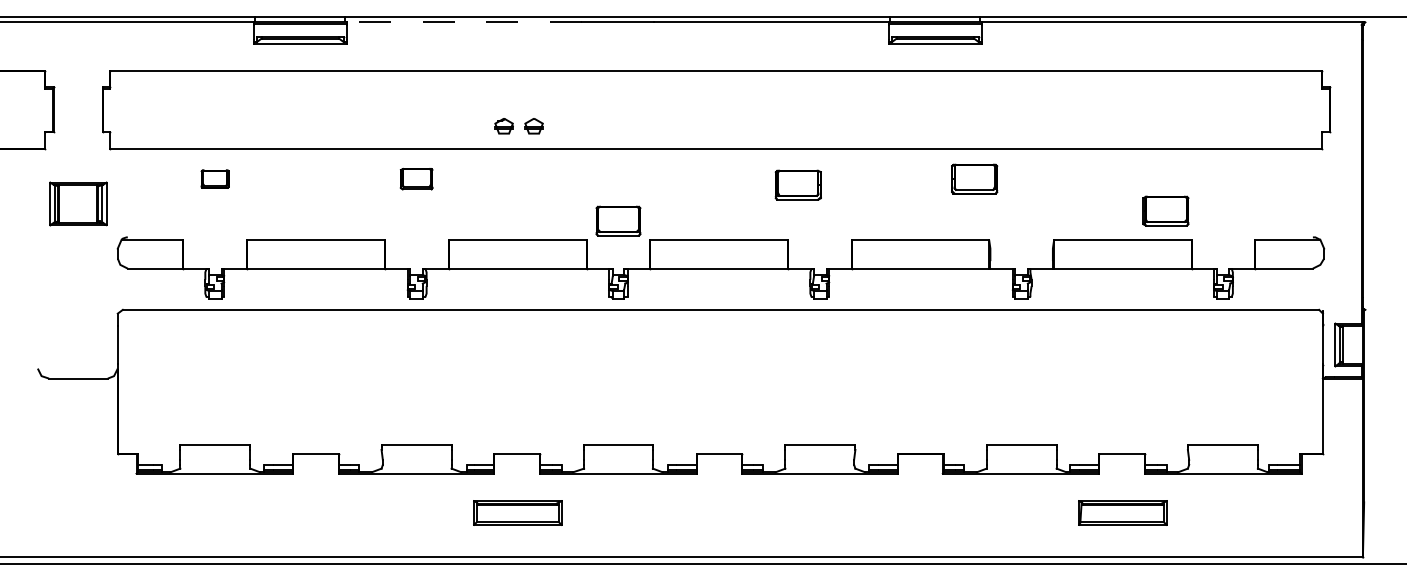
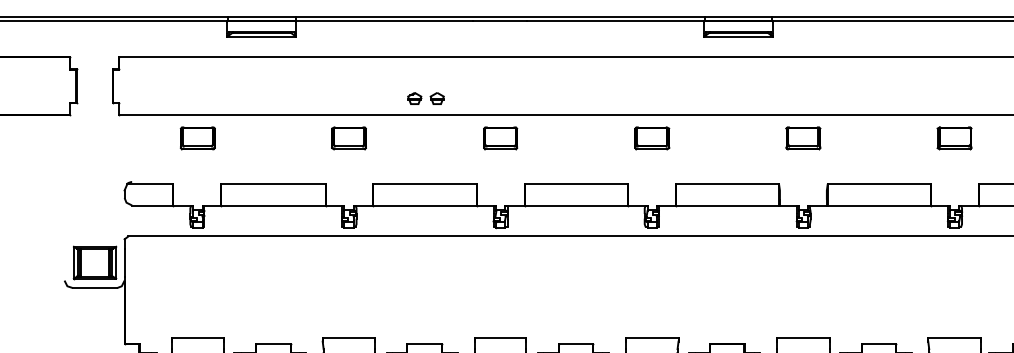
line: (464, 22) -> (384, 20), dashed -> solid
part: (214, 178) -> (197, 137), size x1.67
part: (416, 178) -> (348, 137), size x1.43
part: (974, 178) -> (803, 137), moved
part: (797, 184) -> (651, 137), moved
part: (78, 203) -> (95, 262), moved
part: (1165, 210) -> (954, 137), moved
part: (618, 220) -> (500, 137), moved

